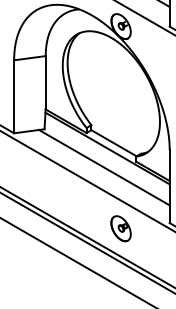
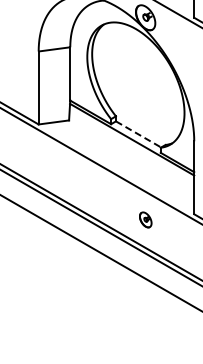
line: (114, 143) -> (139, 134), solid -> dashed
line: (103, 167) -> (128, 158), removed
part: (120, 228) -> (145, 219), size x0.6

